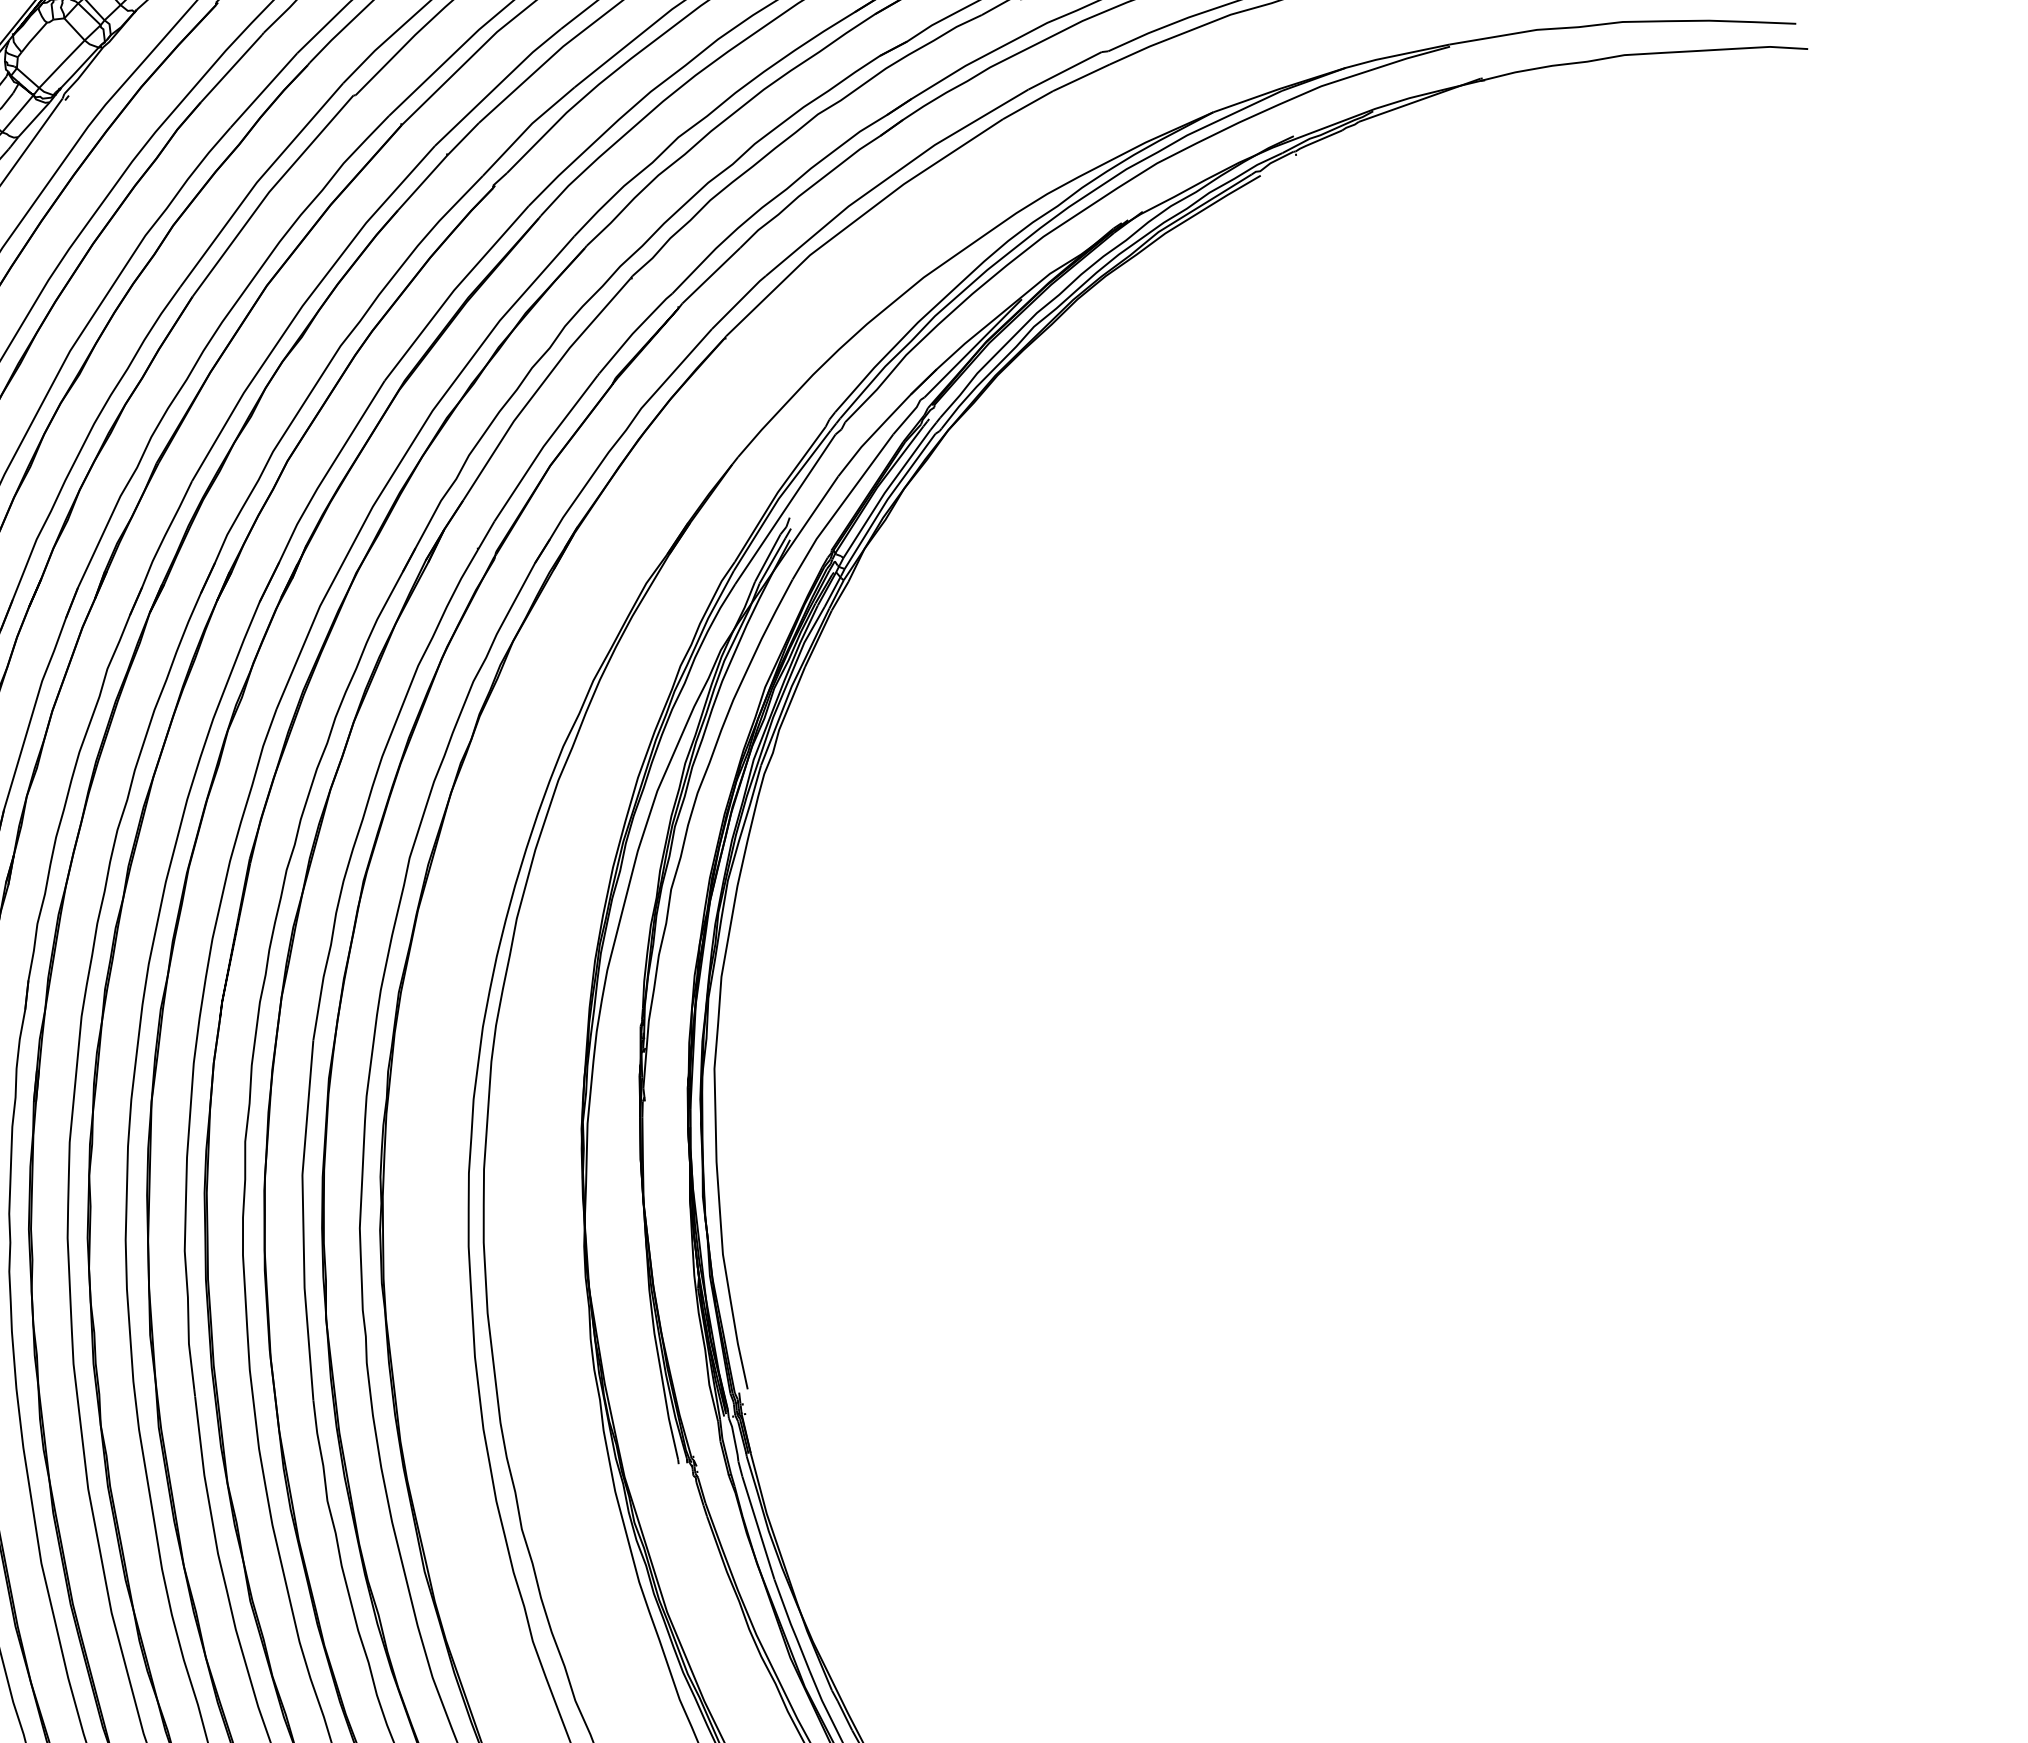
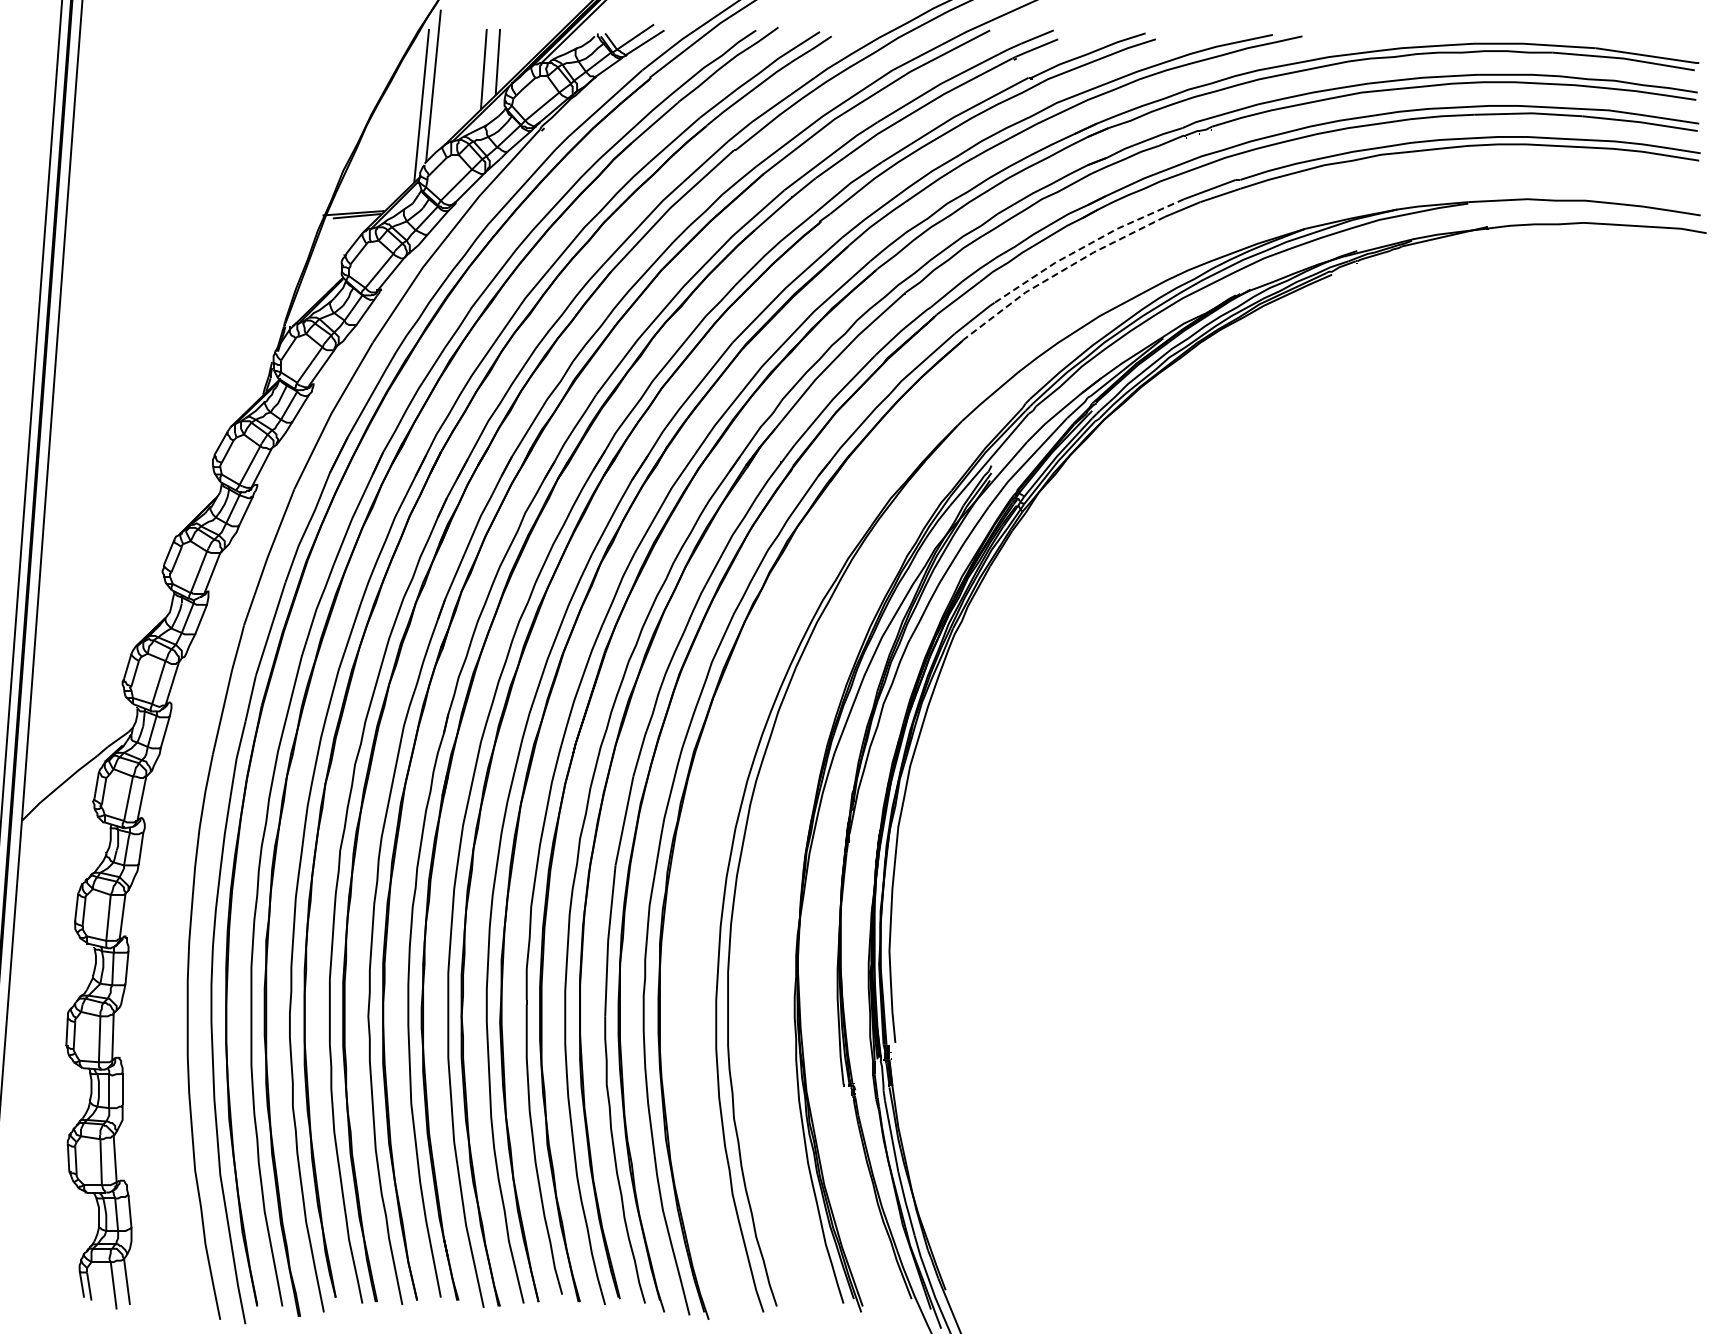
line: (890, 176) -> (1085, 246), solid -> dashed
line: (858, 219) -> (1060, 272), solid -> dashed

